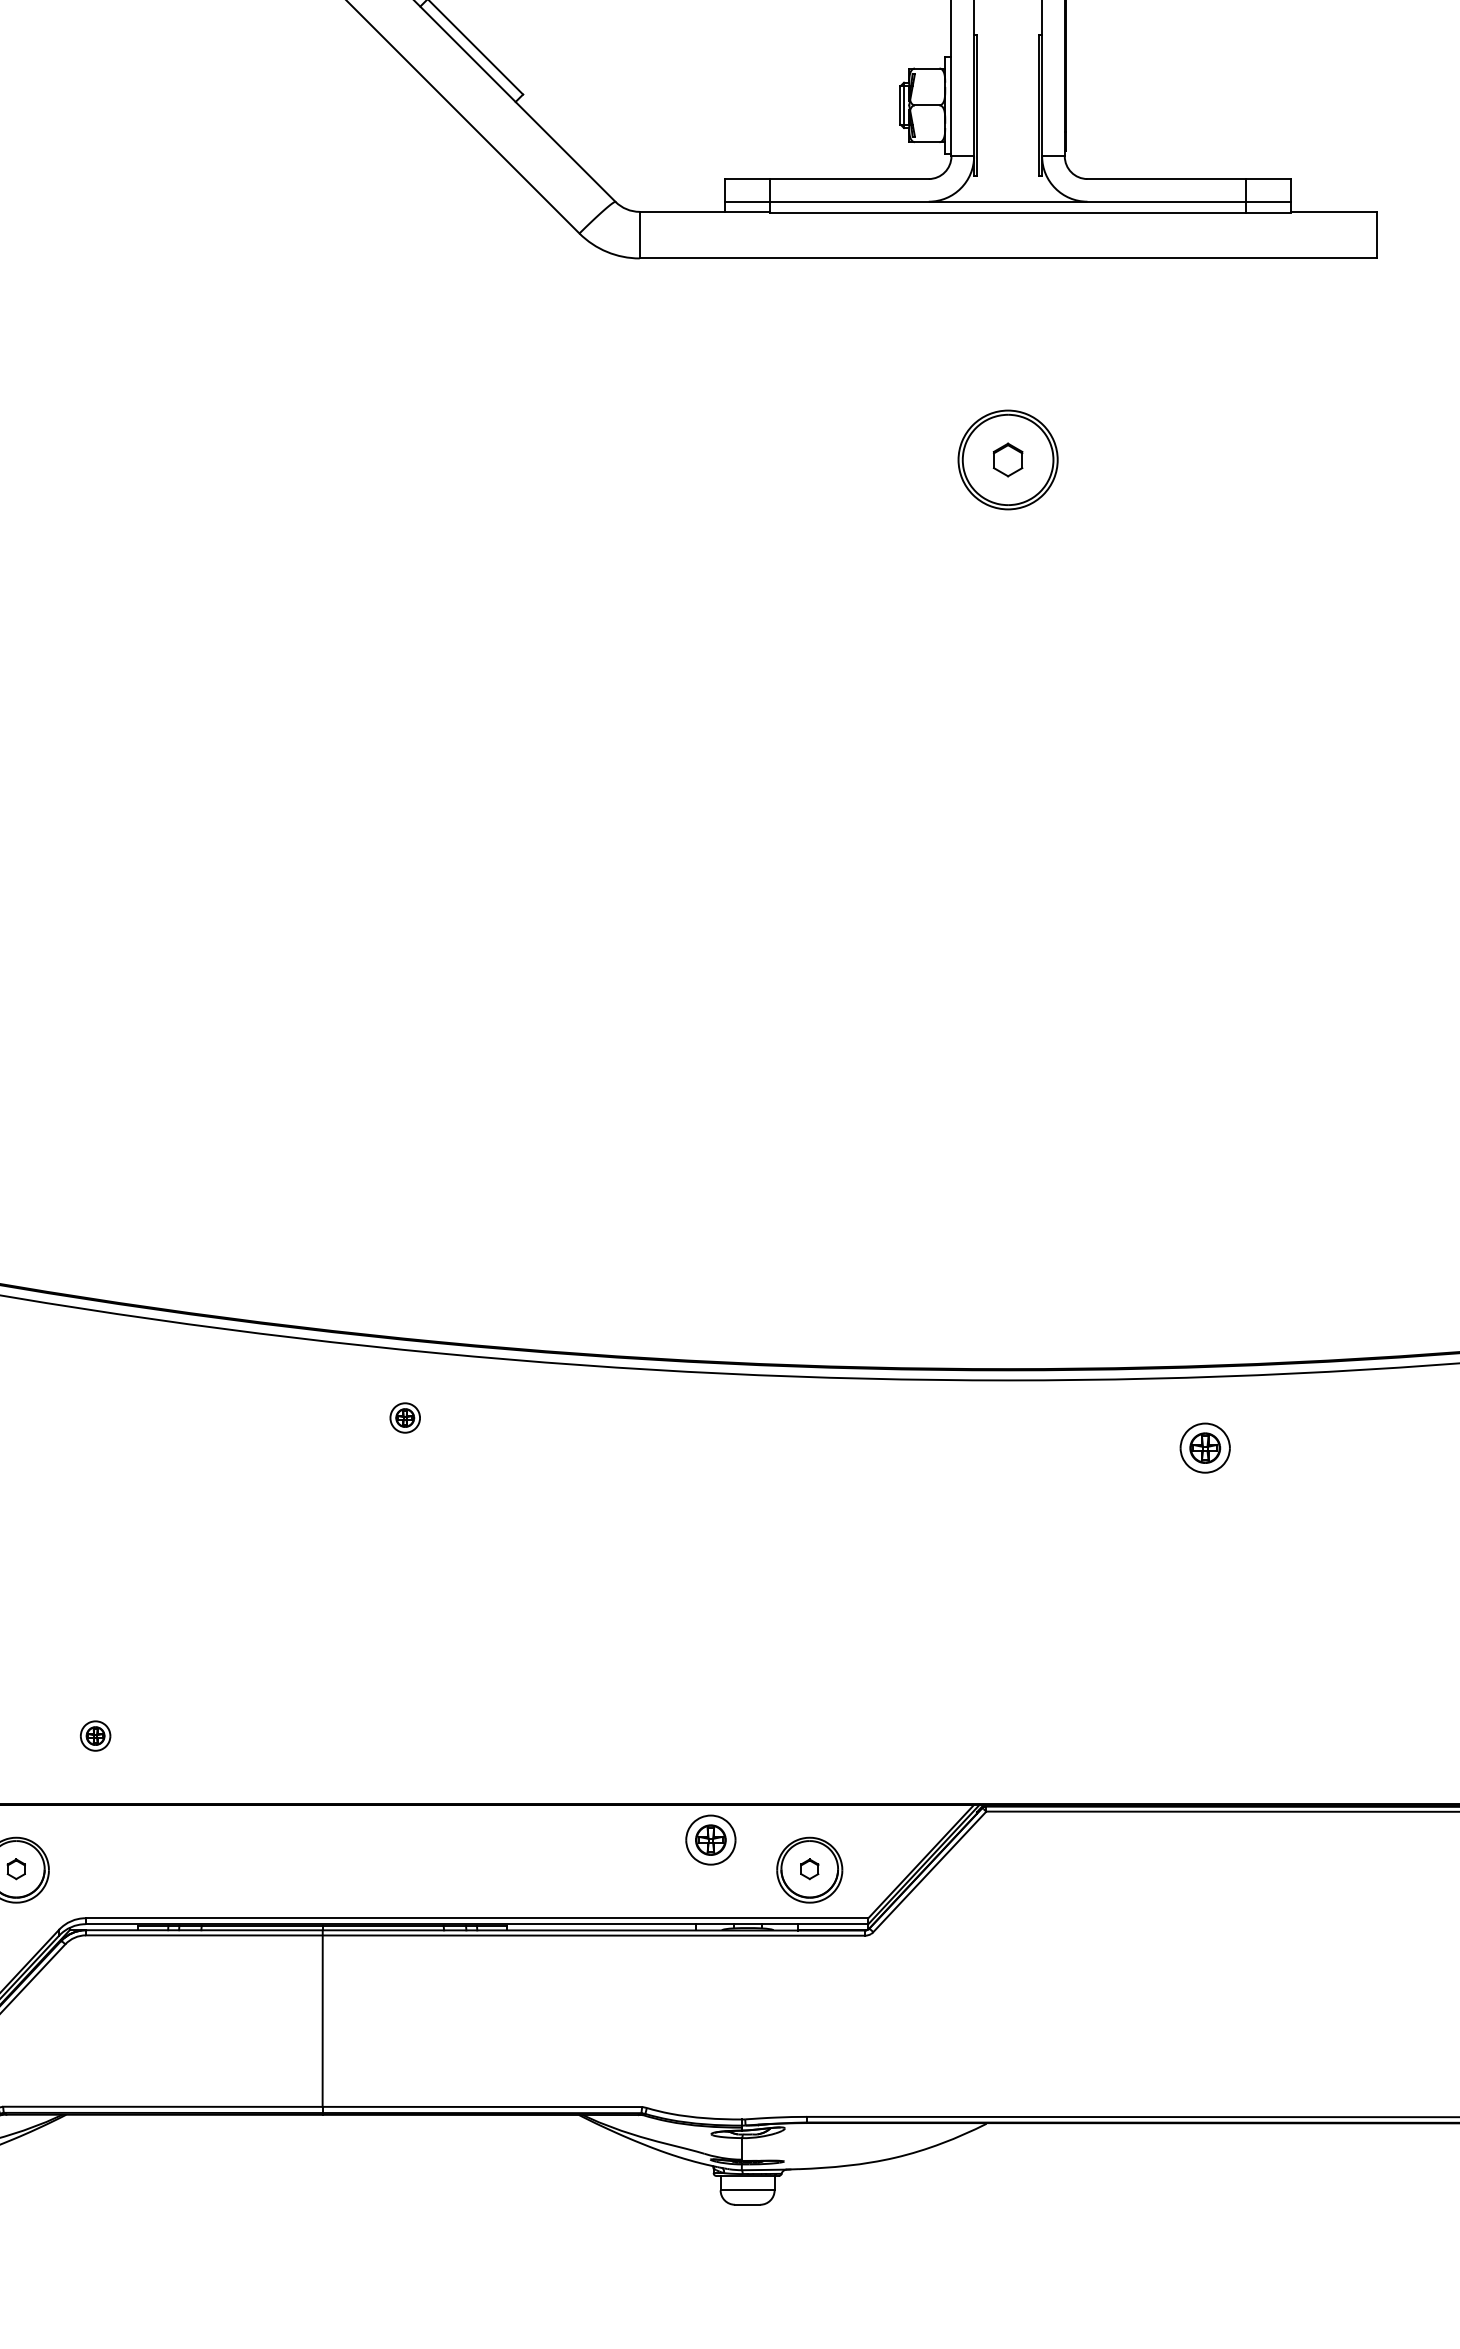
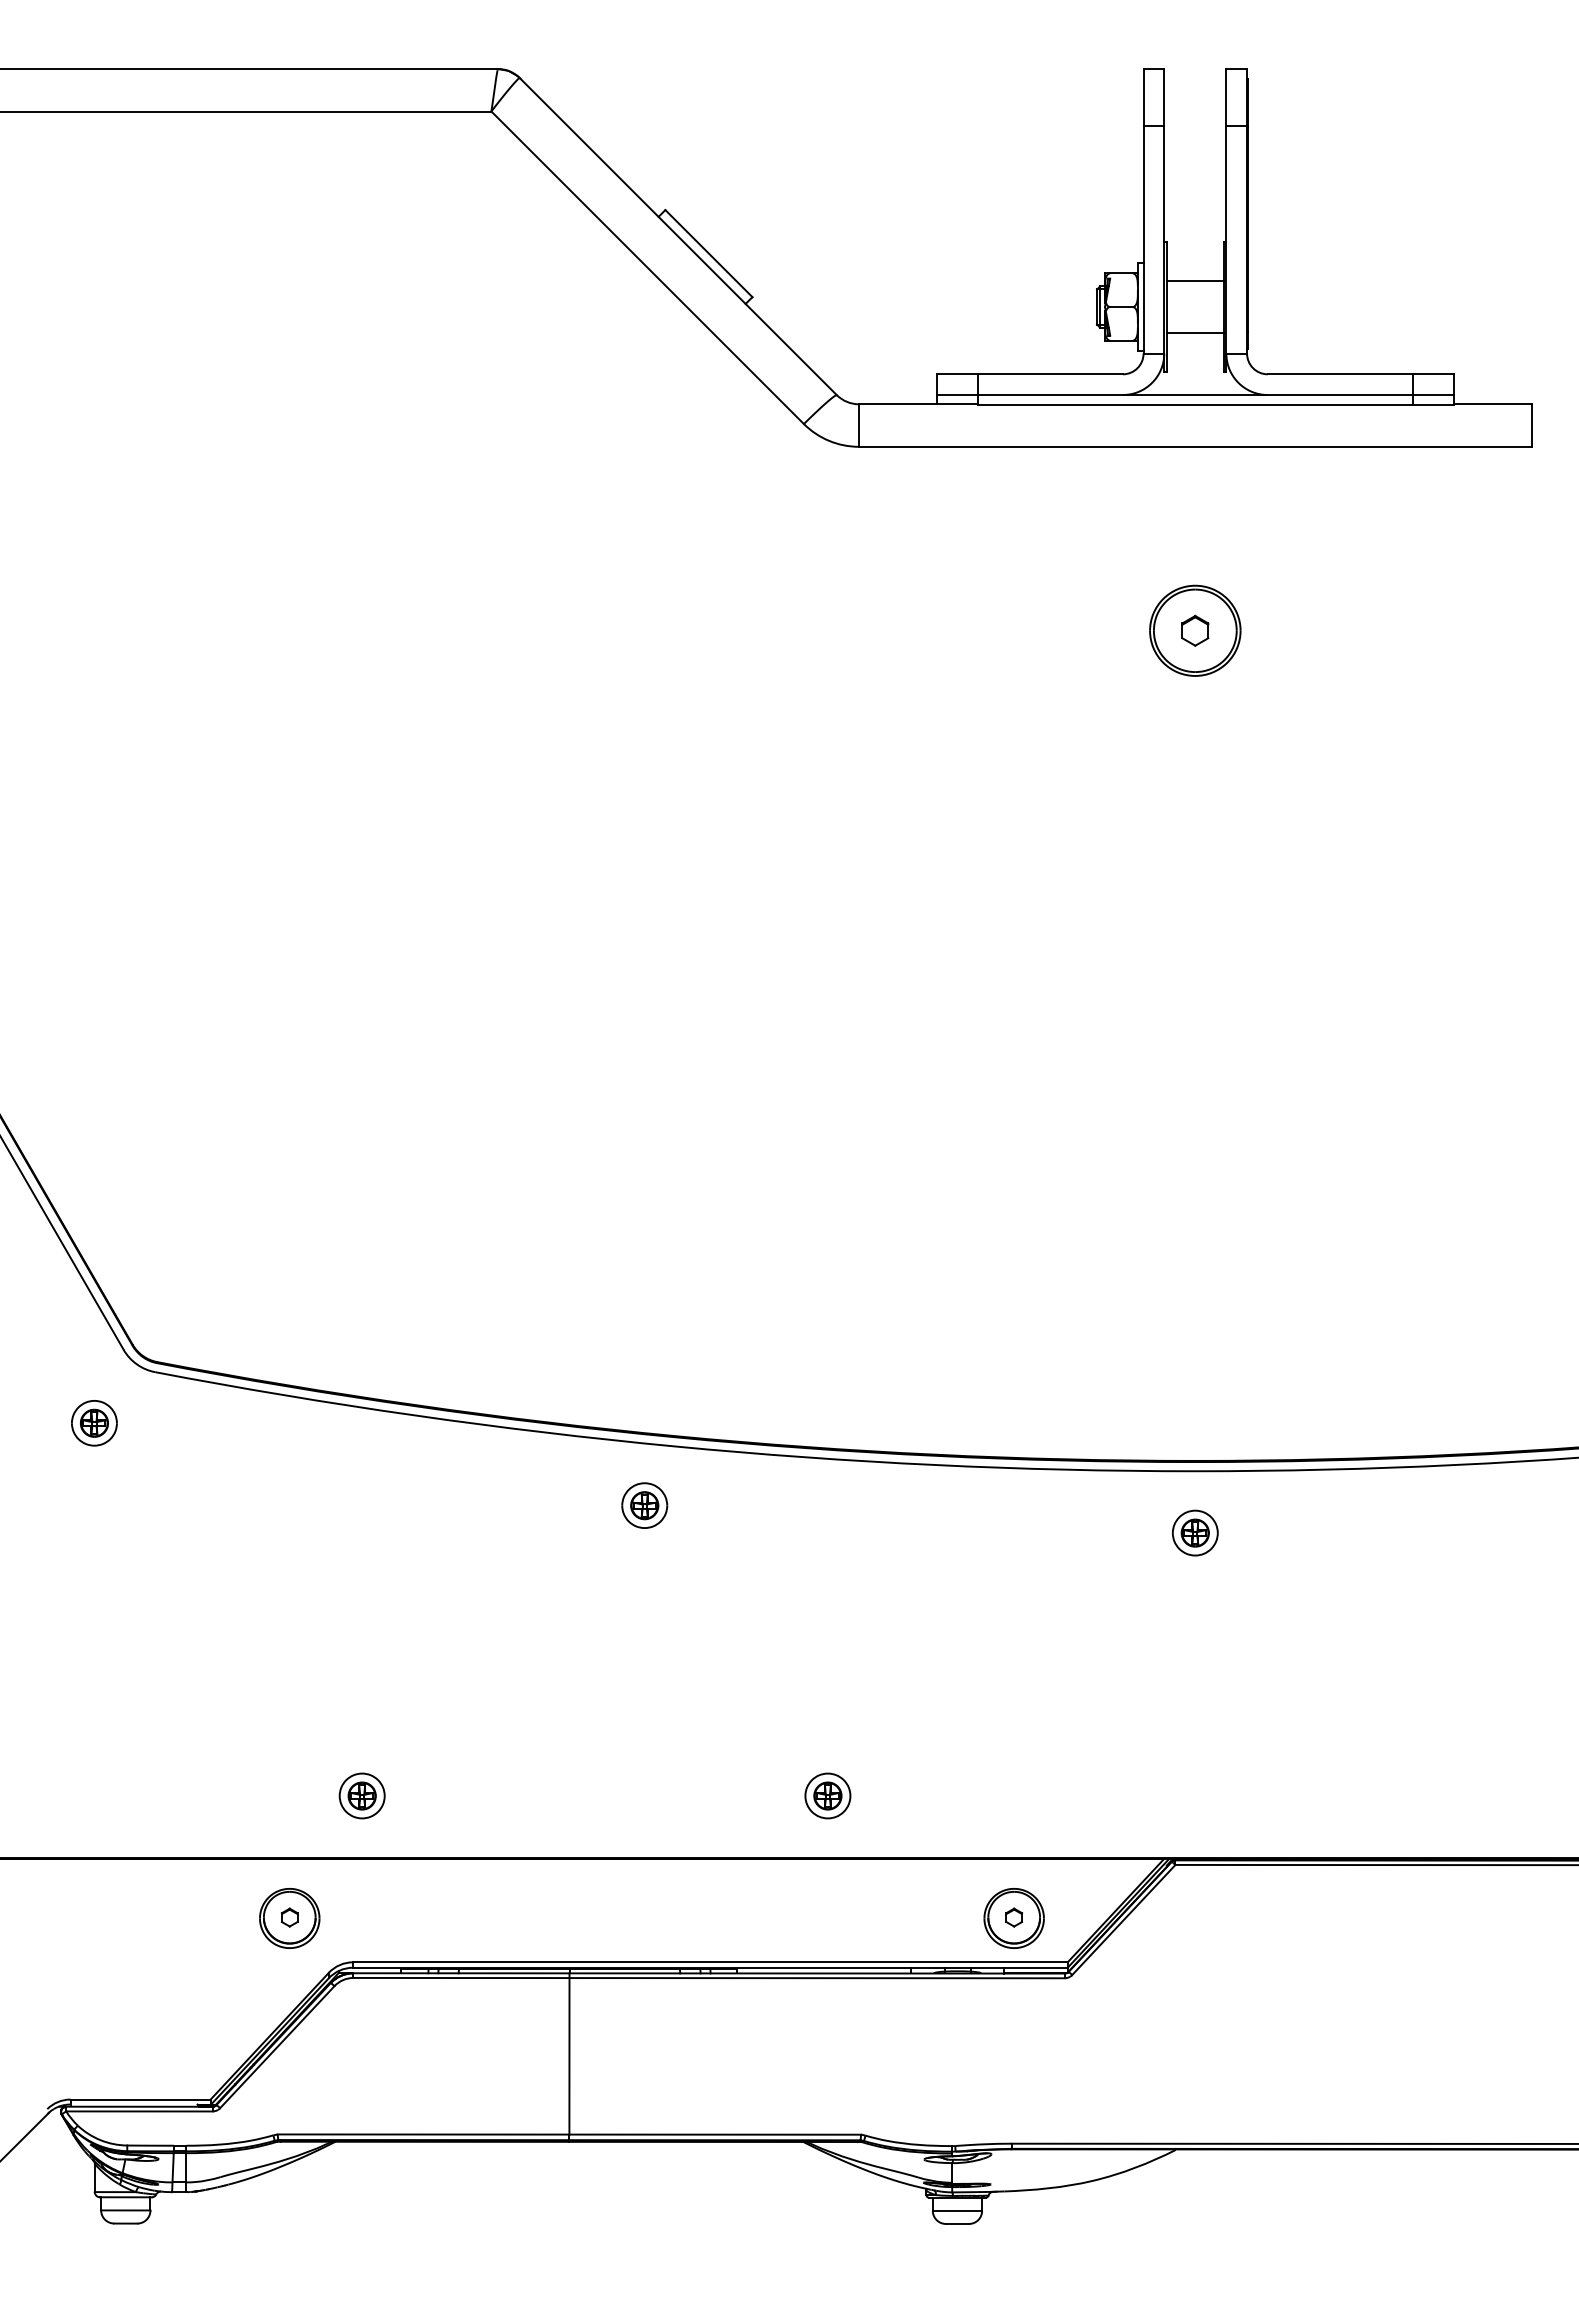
line: (1007, 77) -> (1194, 281), added
line: (1007, 133) -> (1194, 332), added
part: (404, 1417) -> (644, 1505), size x1.67
part: (1204, 1447) -> (1194, 1532), moved
part: (94, 1735) -> (361, 1795), size x1.67
part: (710, 1839) -> (827, 1795), moved

